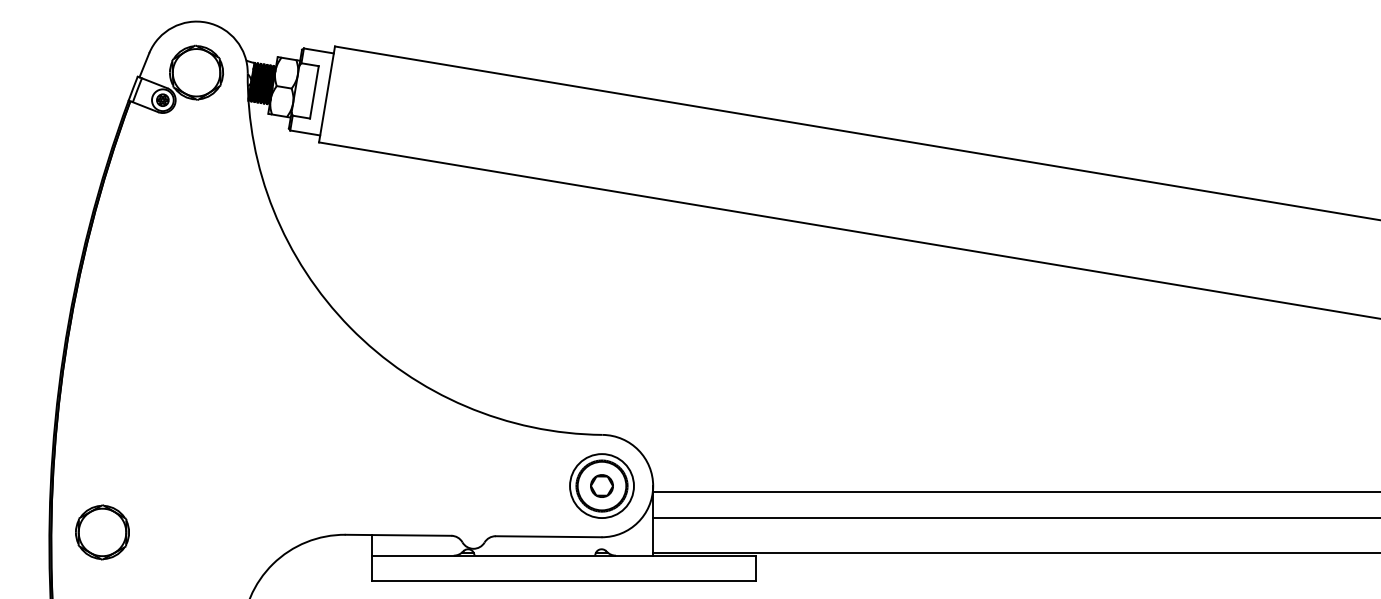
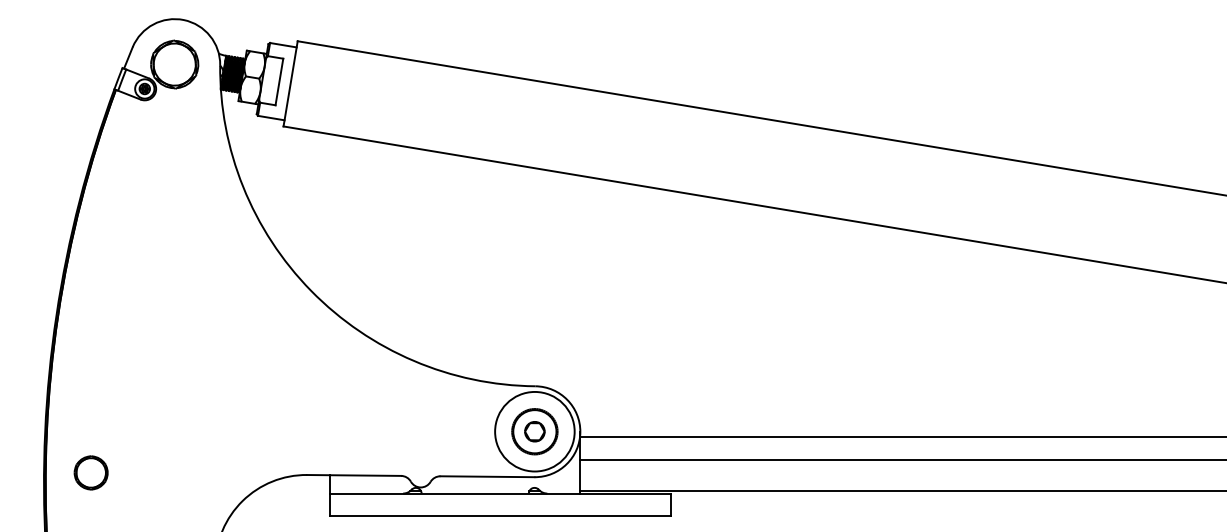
circle: (601, 486) -> (534, 432), size x1.4
part: (102, 532) -> (91, 472), size x0.7

